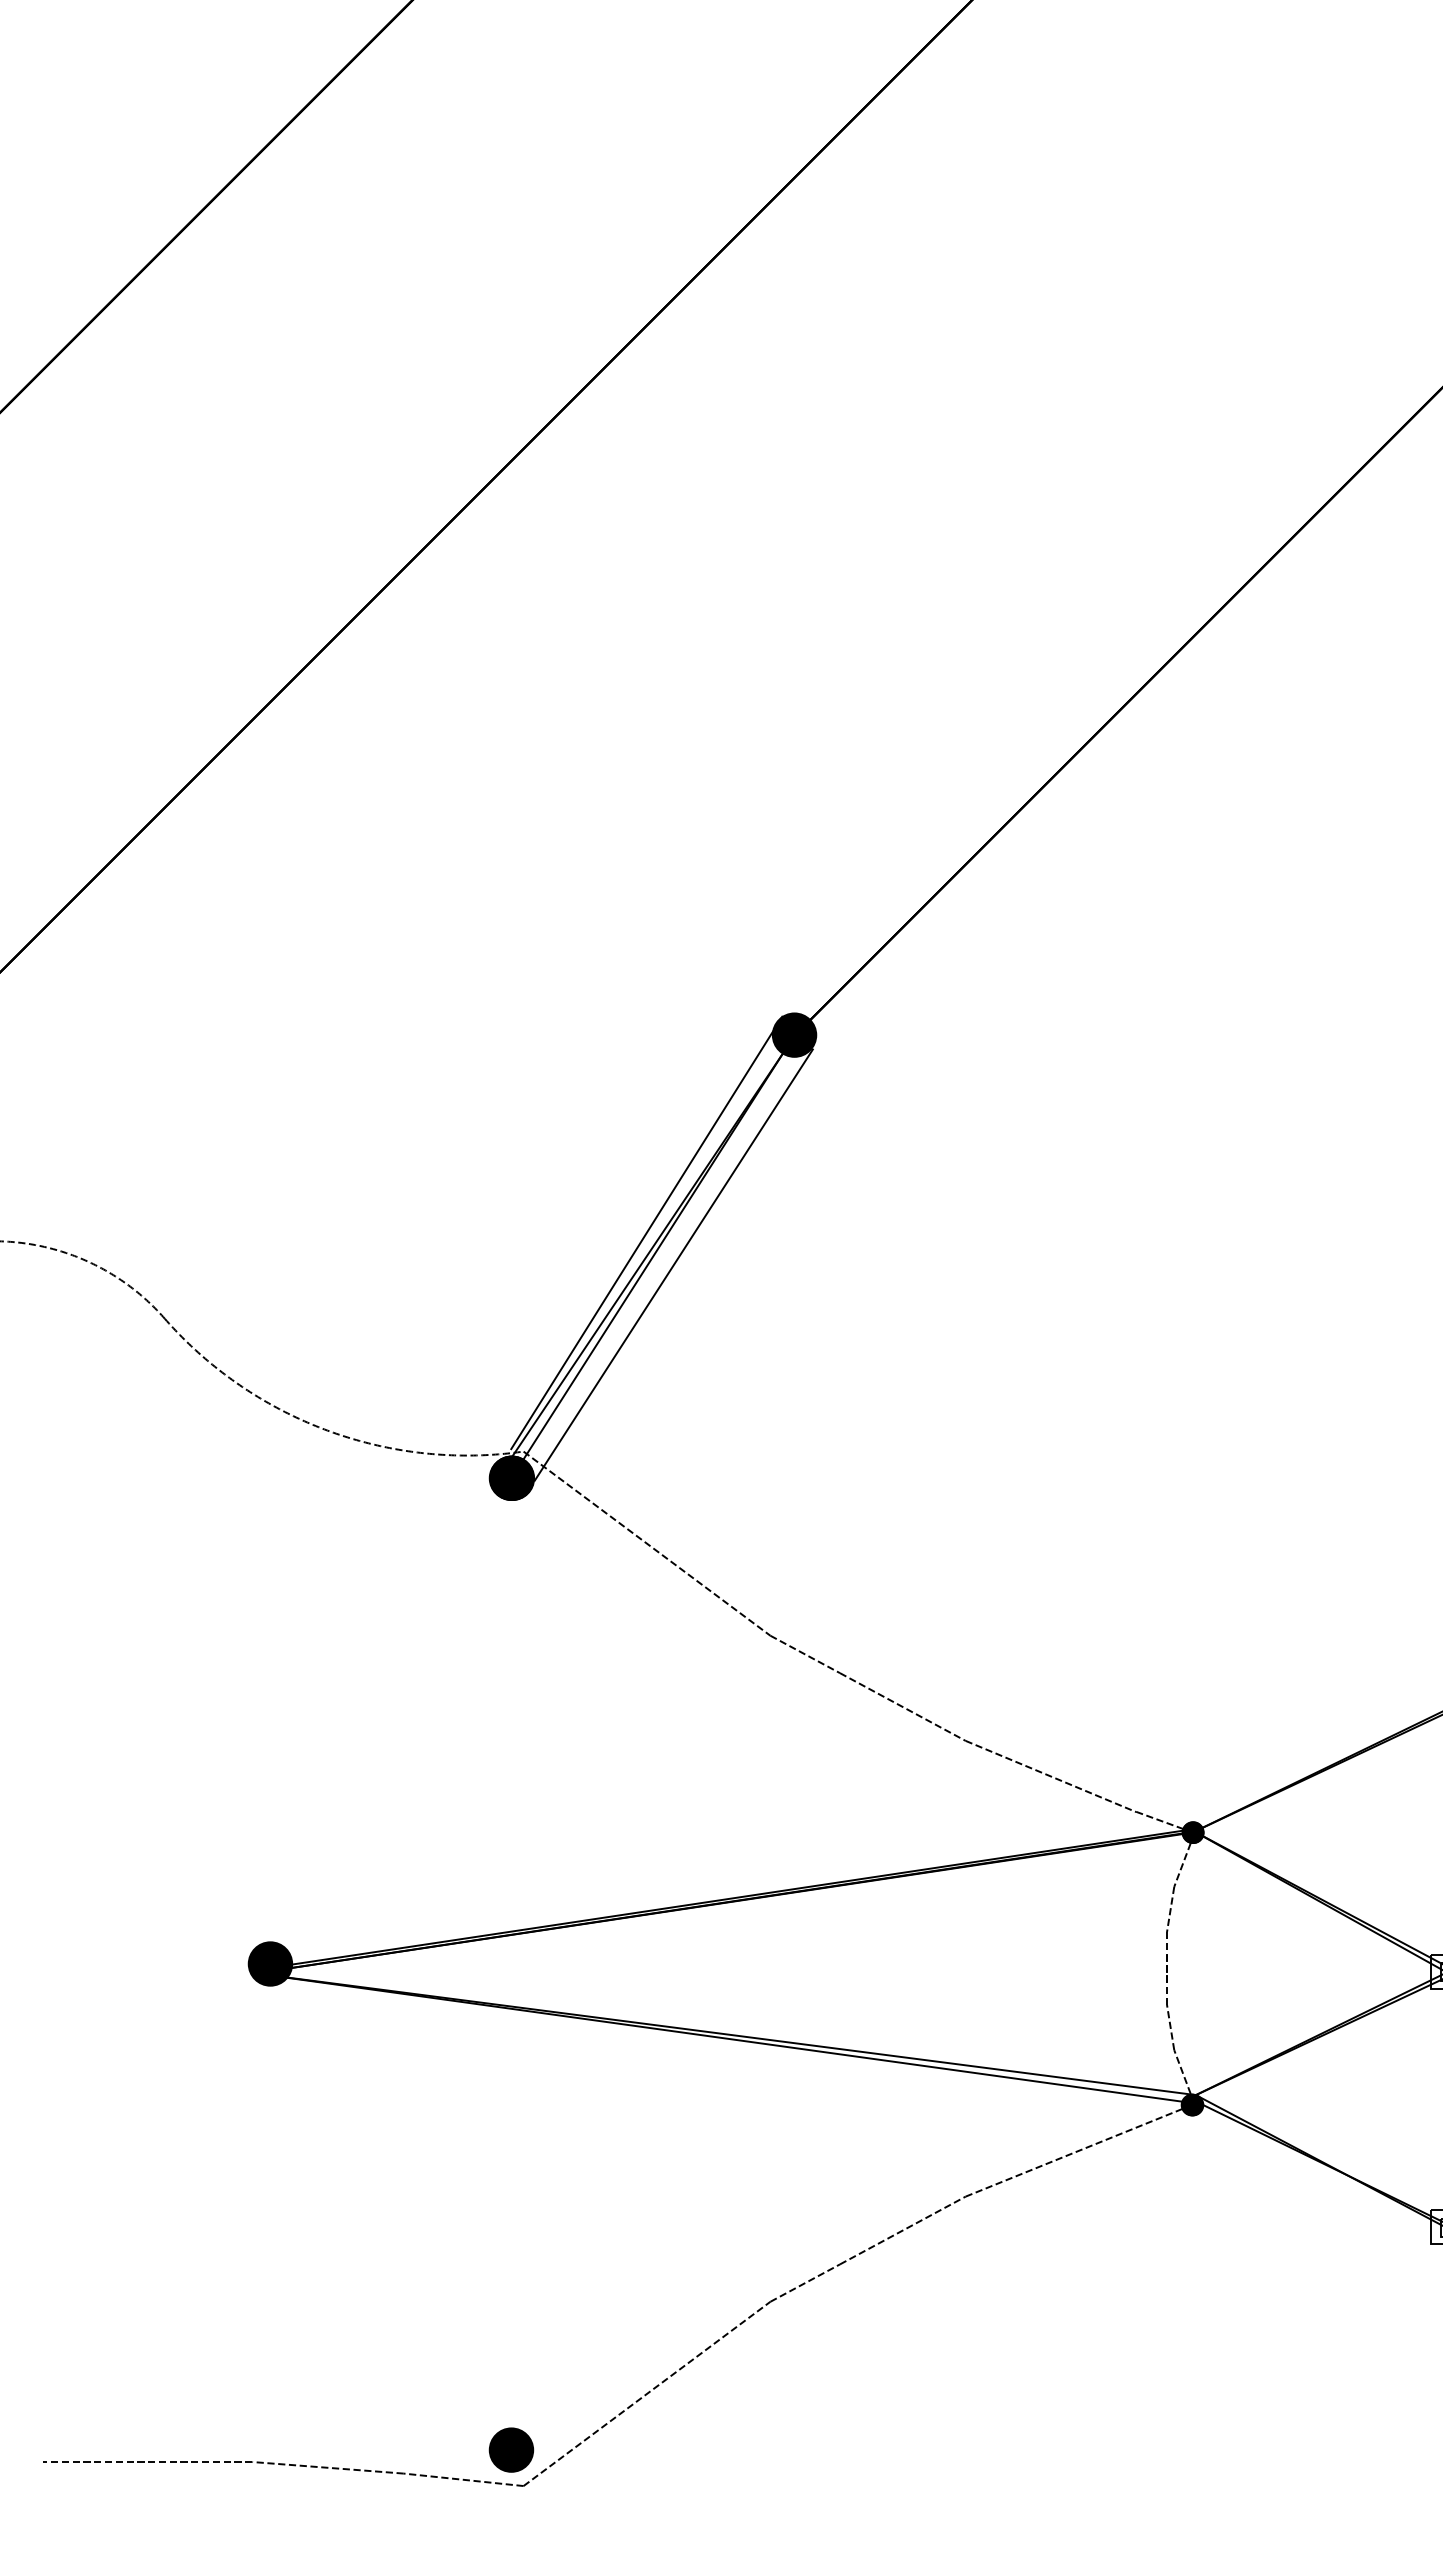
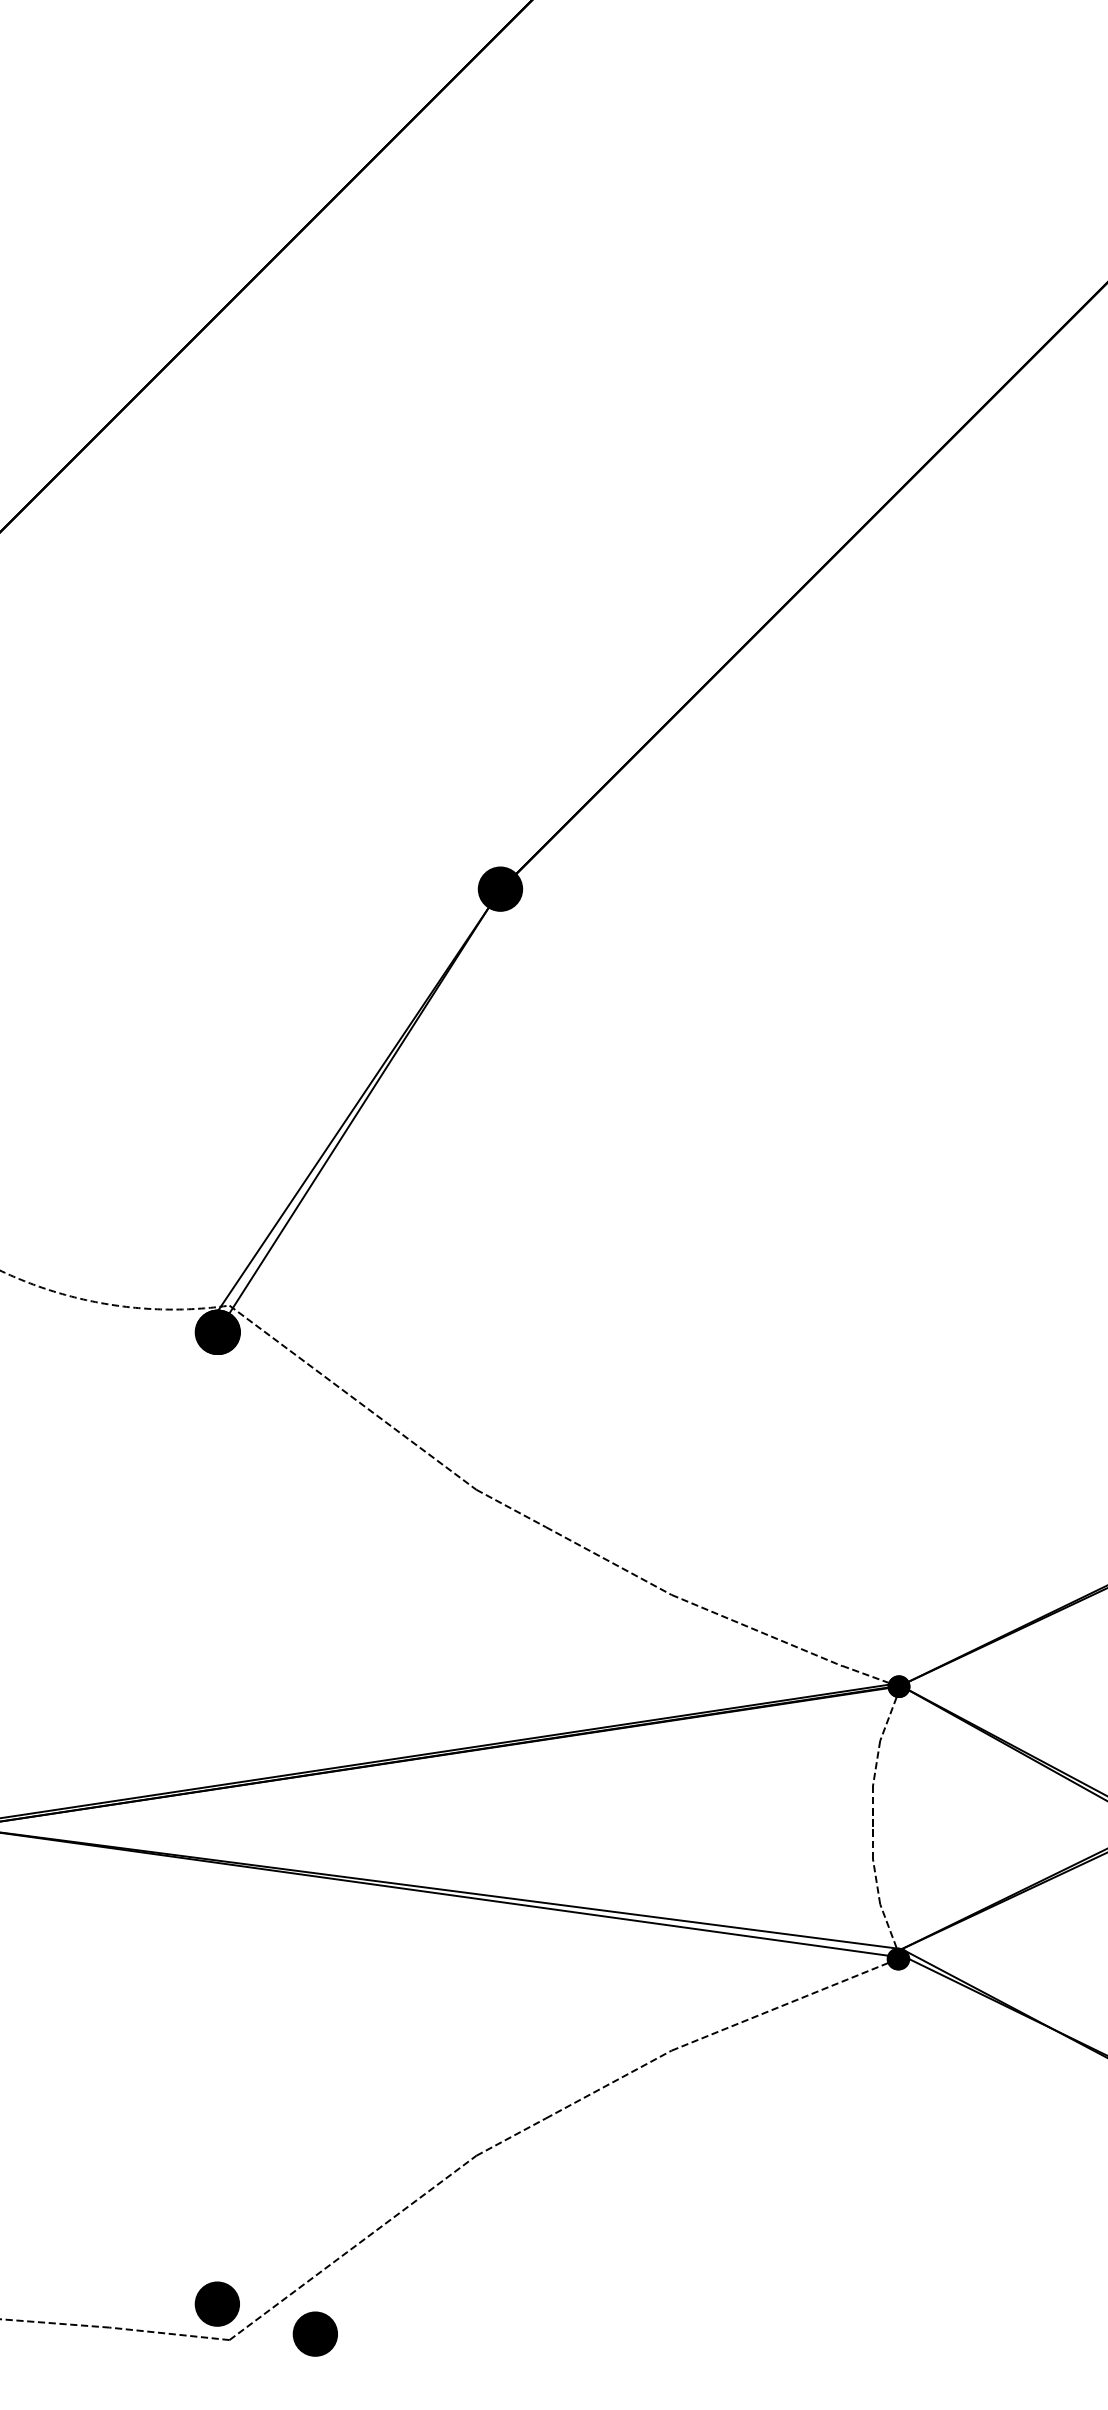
line: (646, 1232) -> (352, 1086), removed
line: (673, 1264) -> (379, 1118), removed
part: (609, 2479) -> (315, 2333), added

